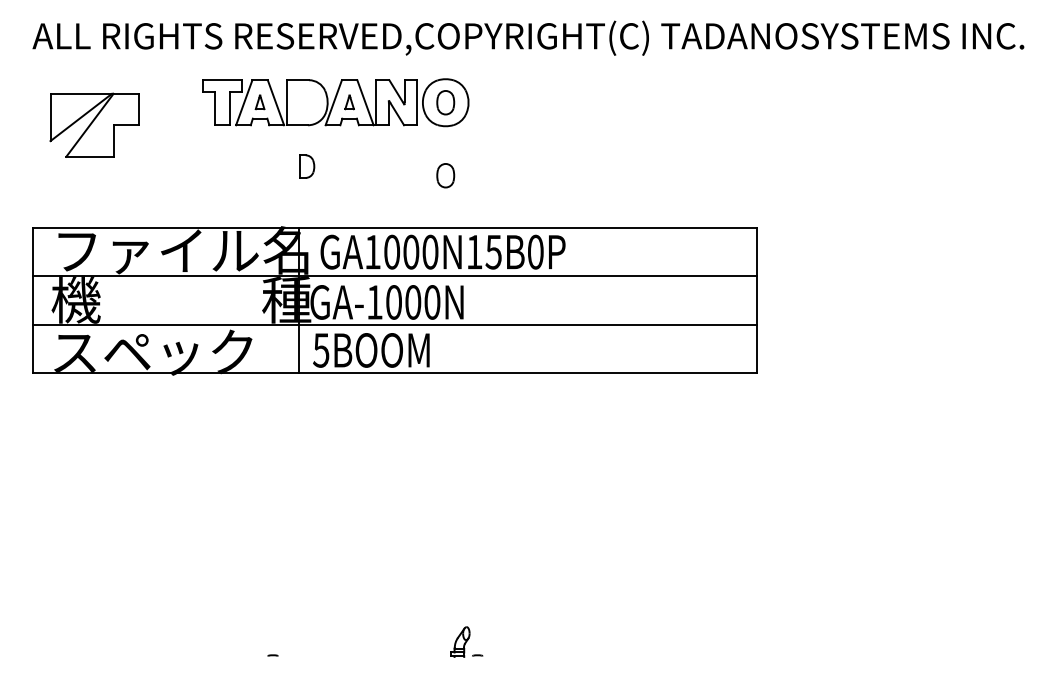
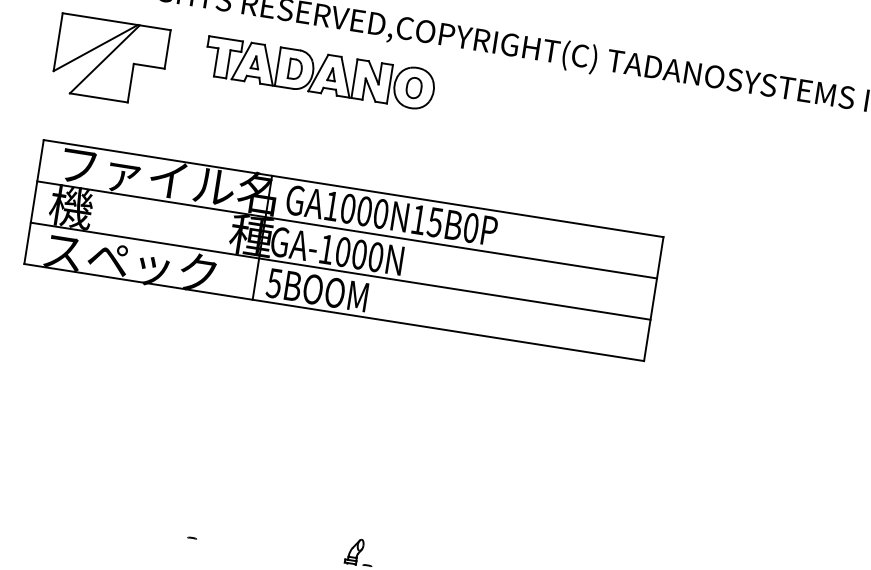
part: (94, 125) -> (110, 60), size x1.43
part: (307, 166) -> (295, 69), moved
part: (445, 175) -> (404, 150), removed

